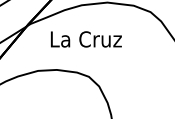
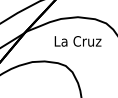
text: (85, 39) -> (77, 41), moved

